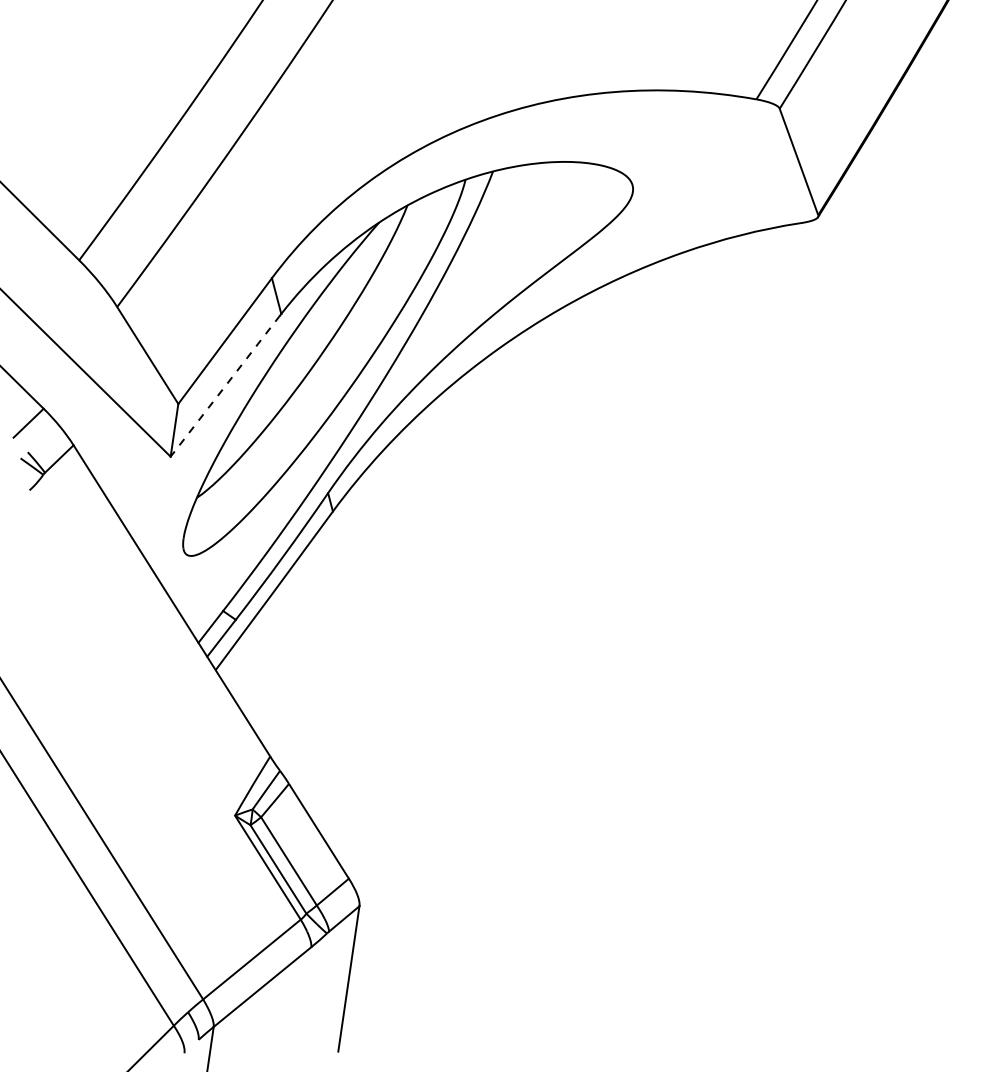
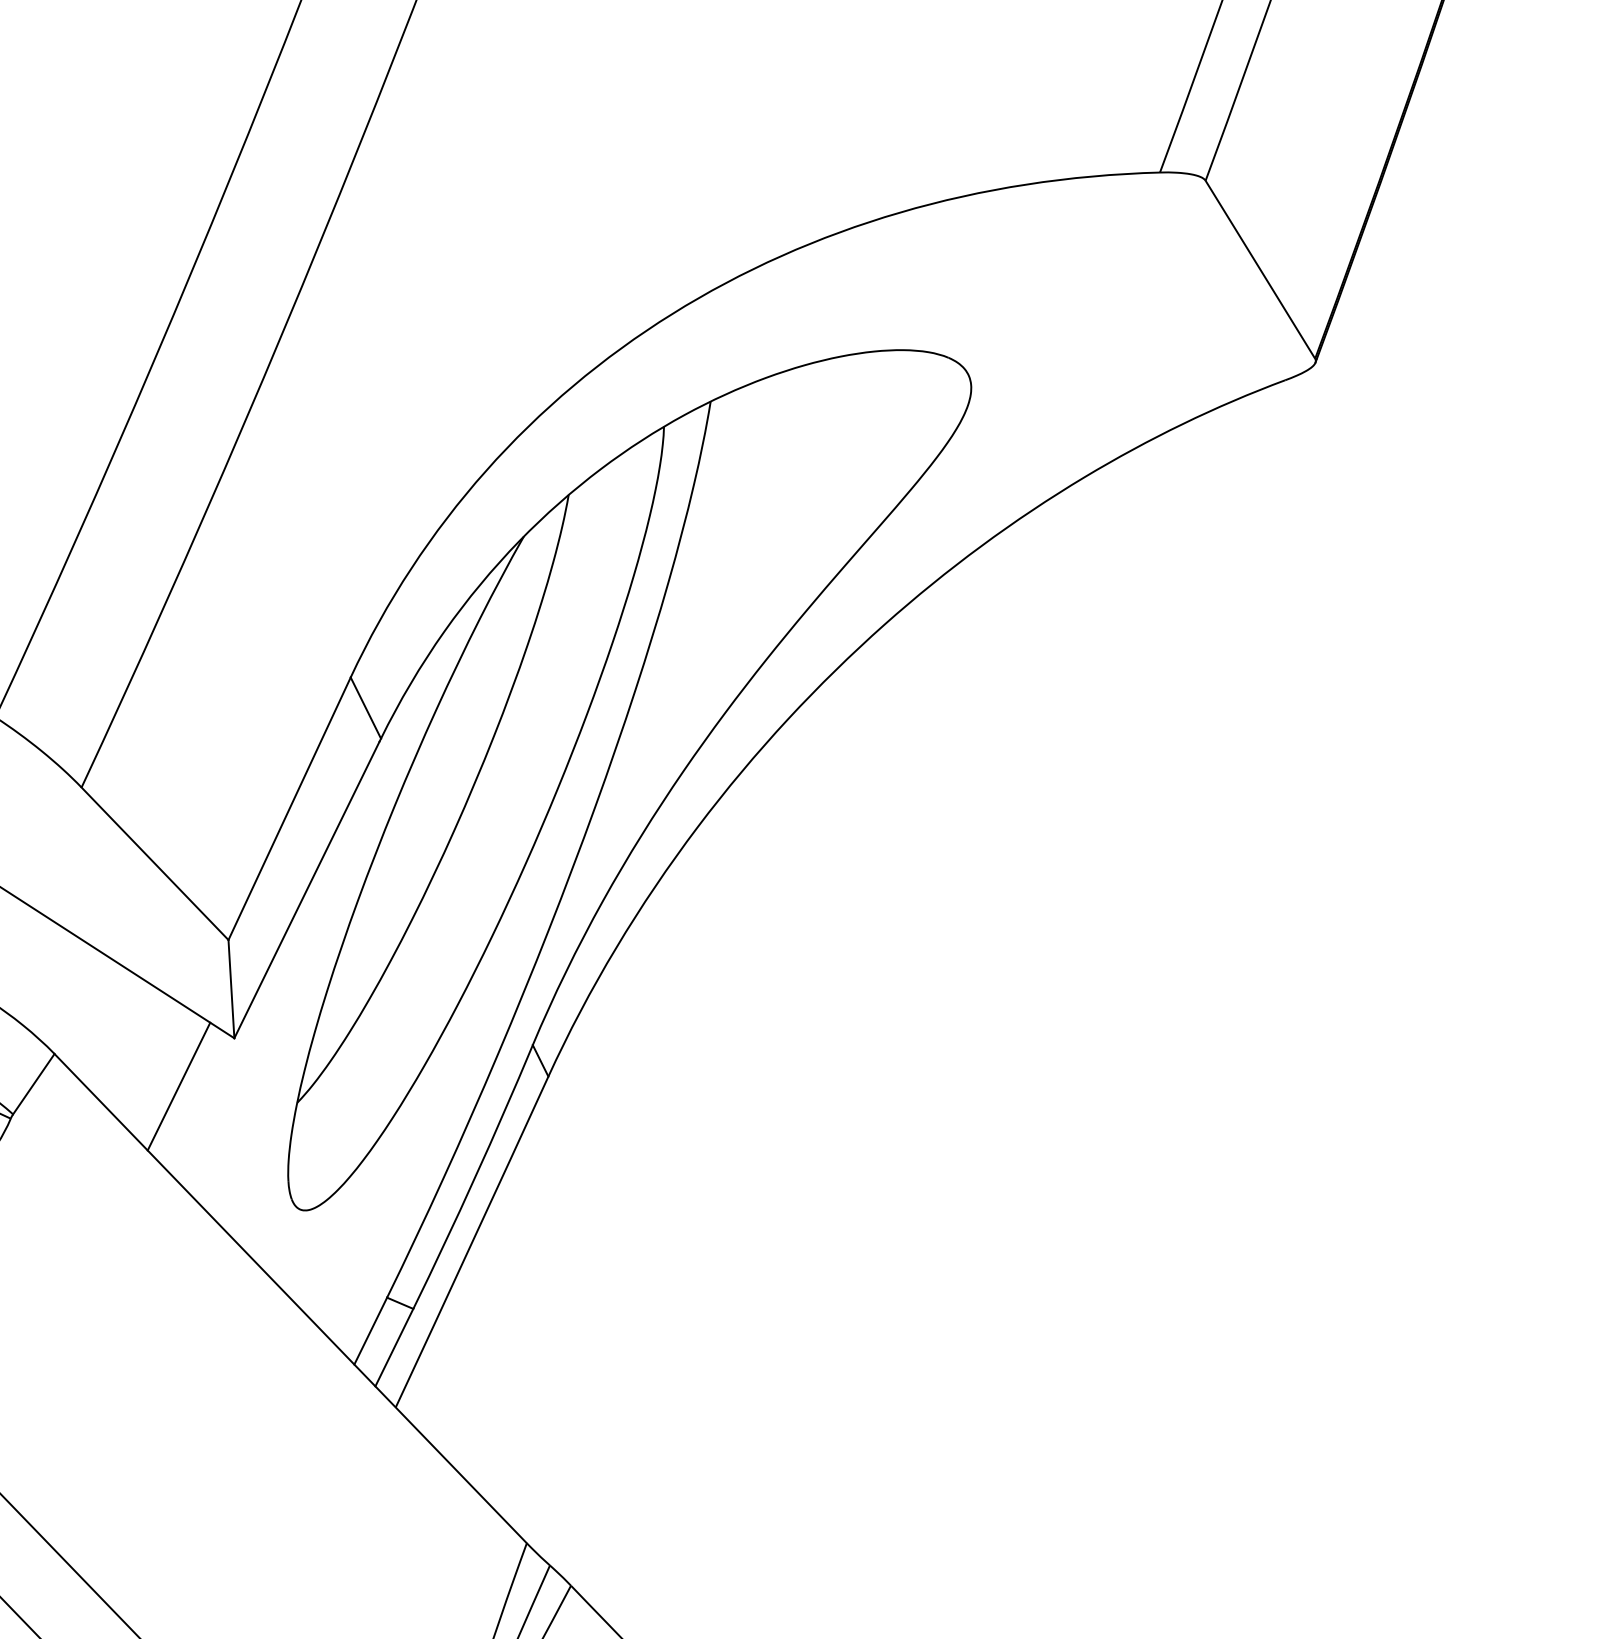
line: (225, 386) -> (307, 890), dashed -> solid
line: (135, 475) -> (177, 1085), added

